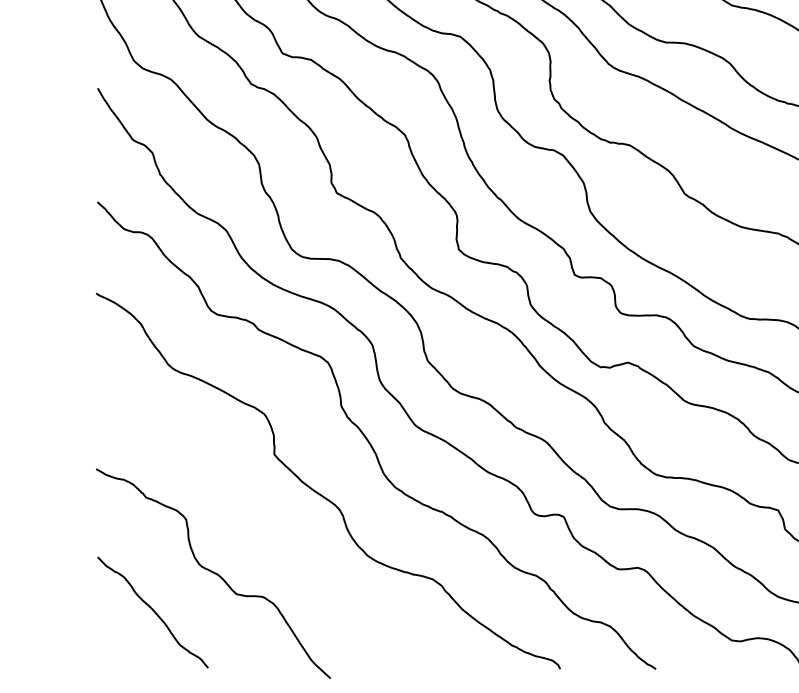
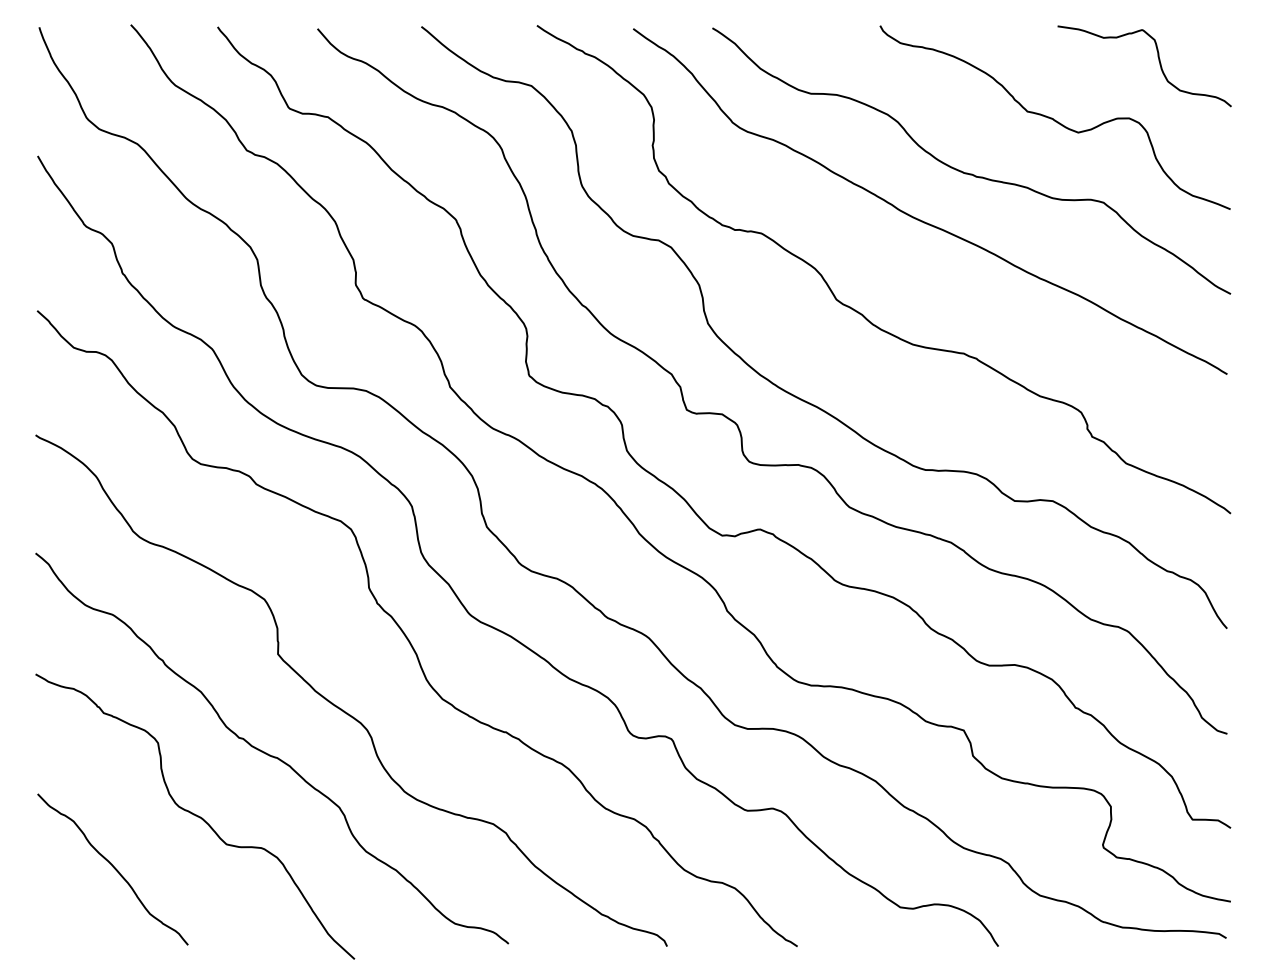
curve: (268, 528) -> (270, 754), added

